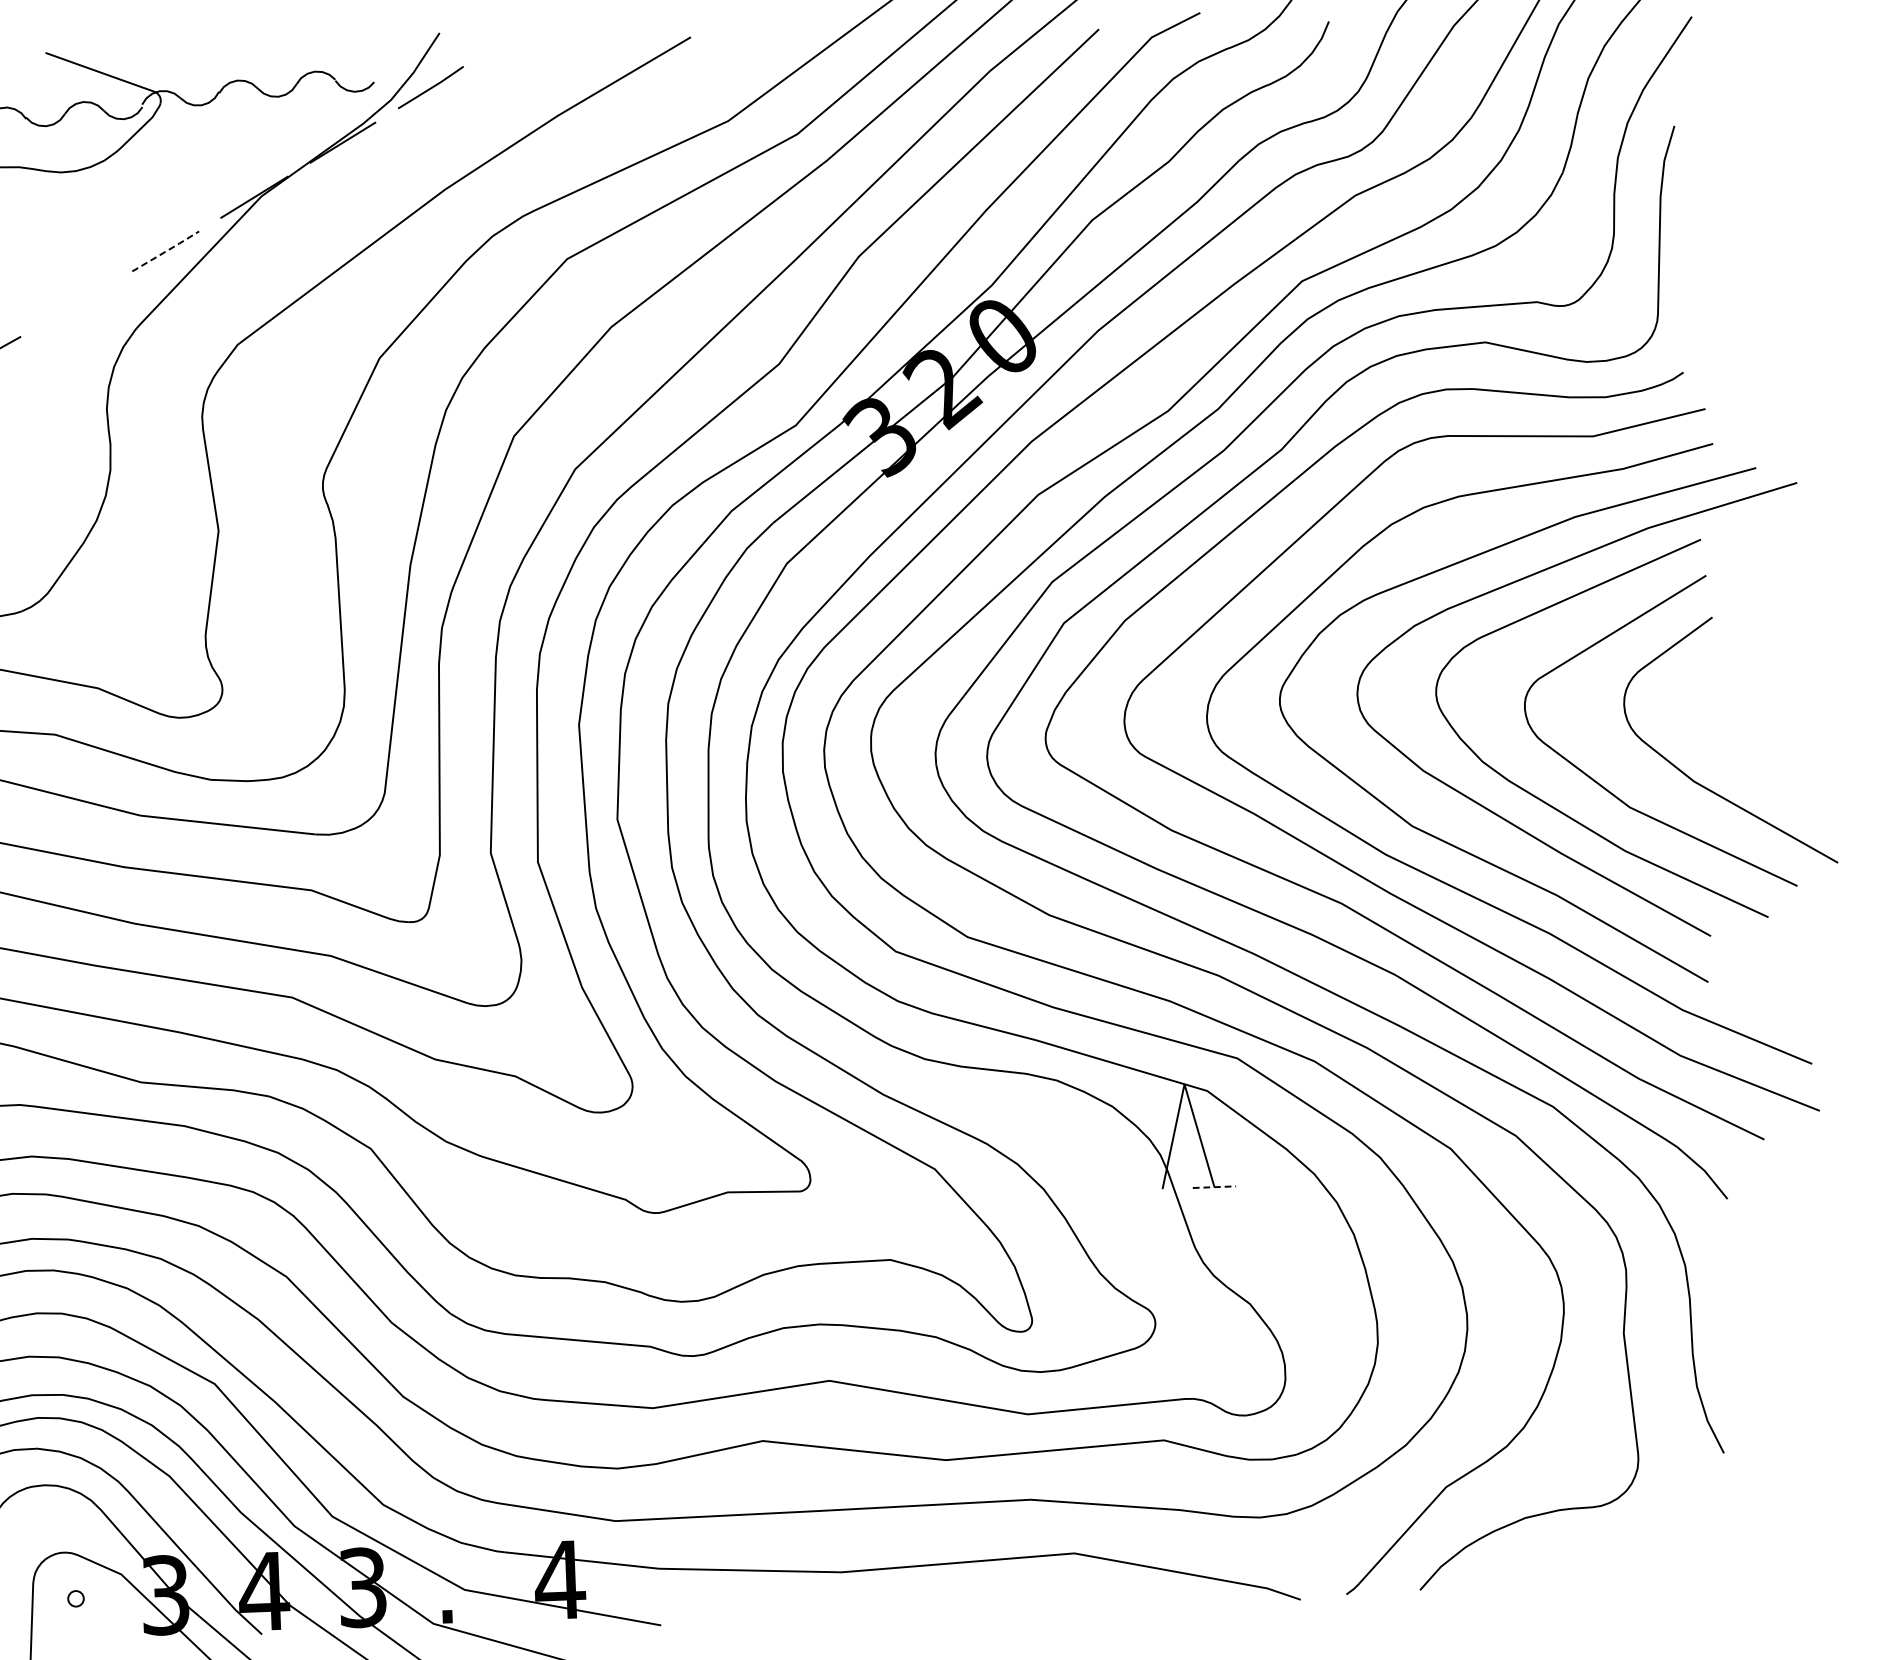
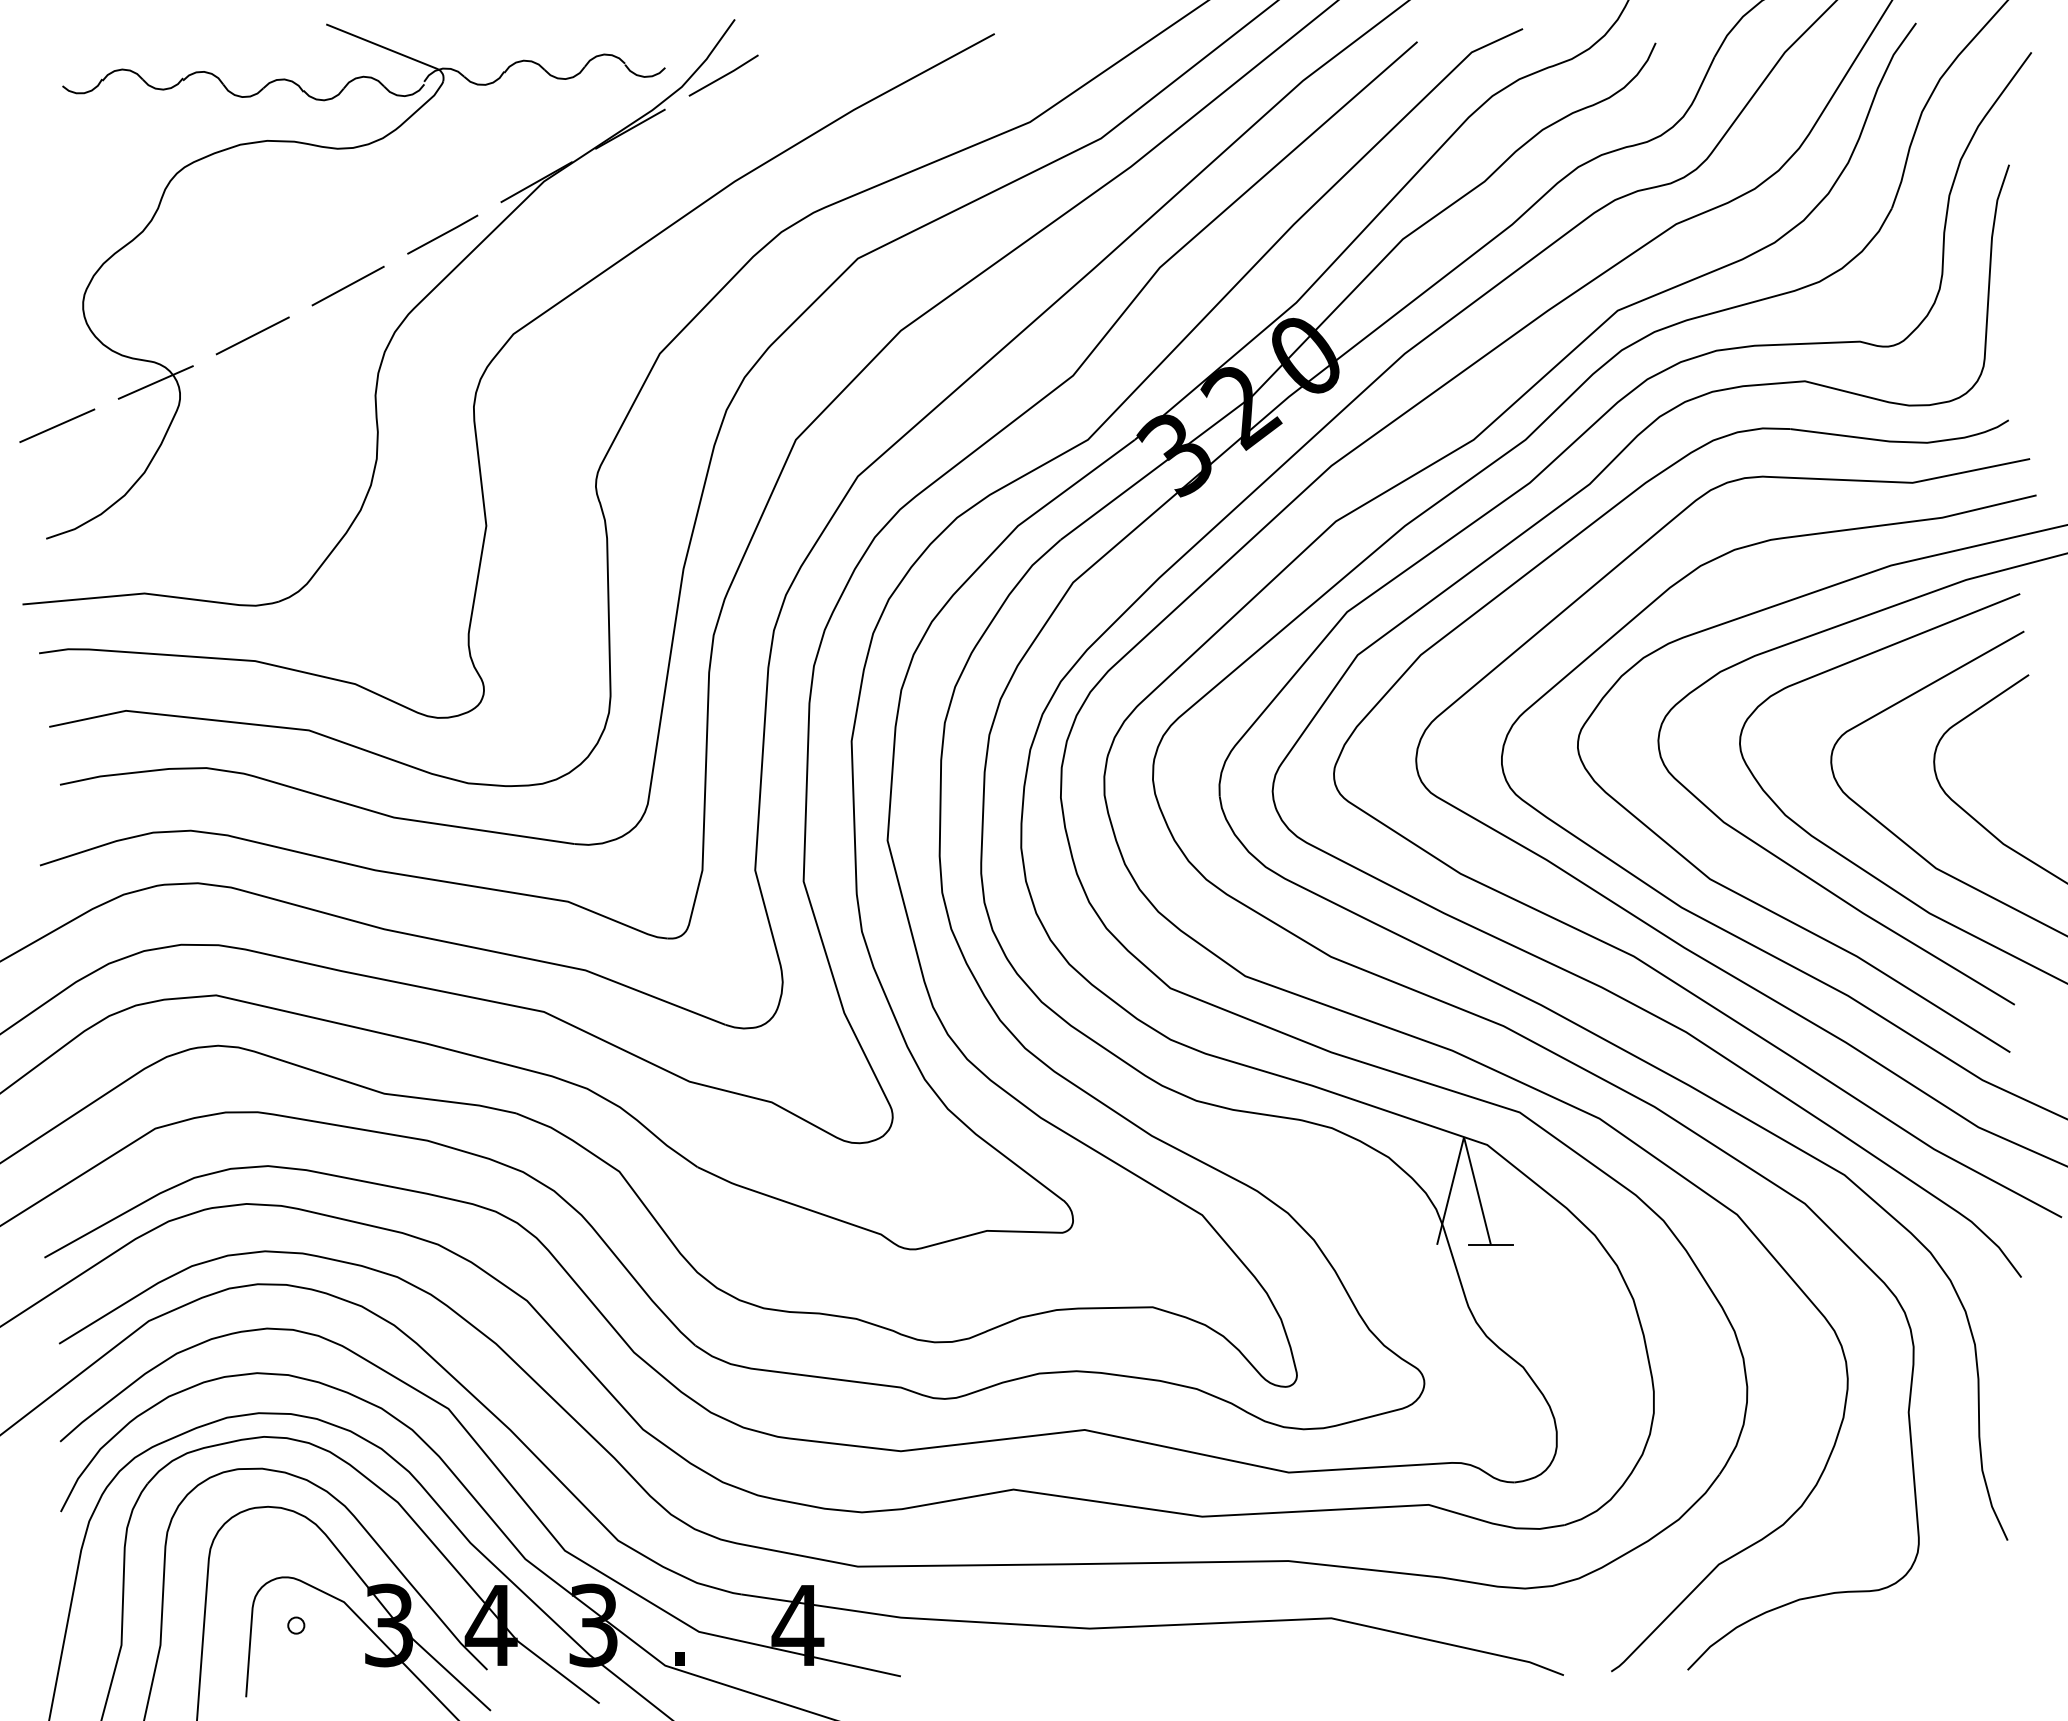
line: (167, 251) -> (444, 234), dashed -> solid
line: (75, 304) -> (347, 285), added
line: (1215, 1186) -> (1491, 1244), dashed -> solid

